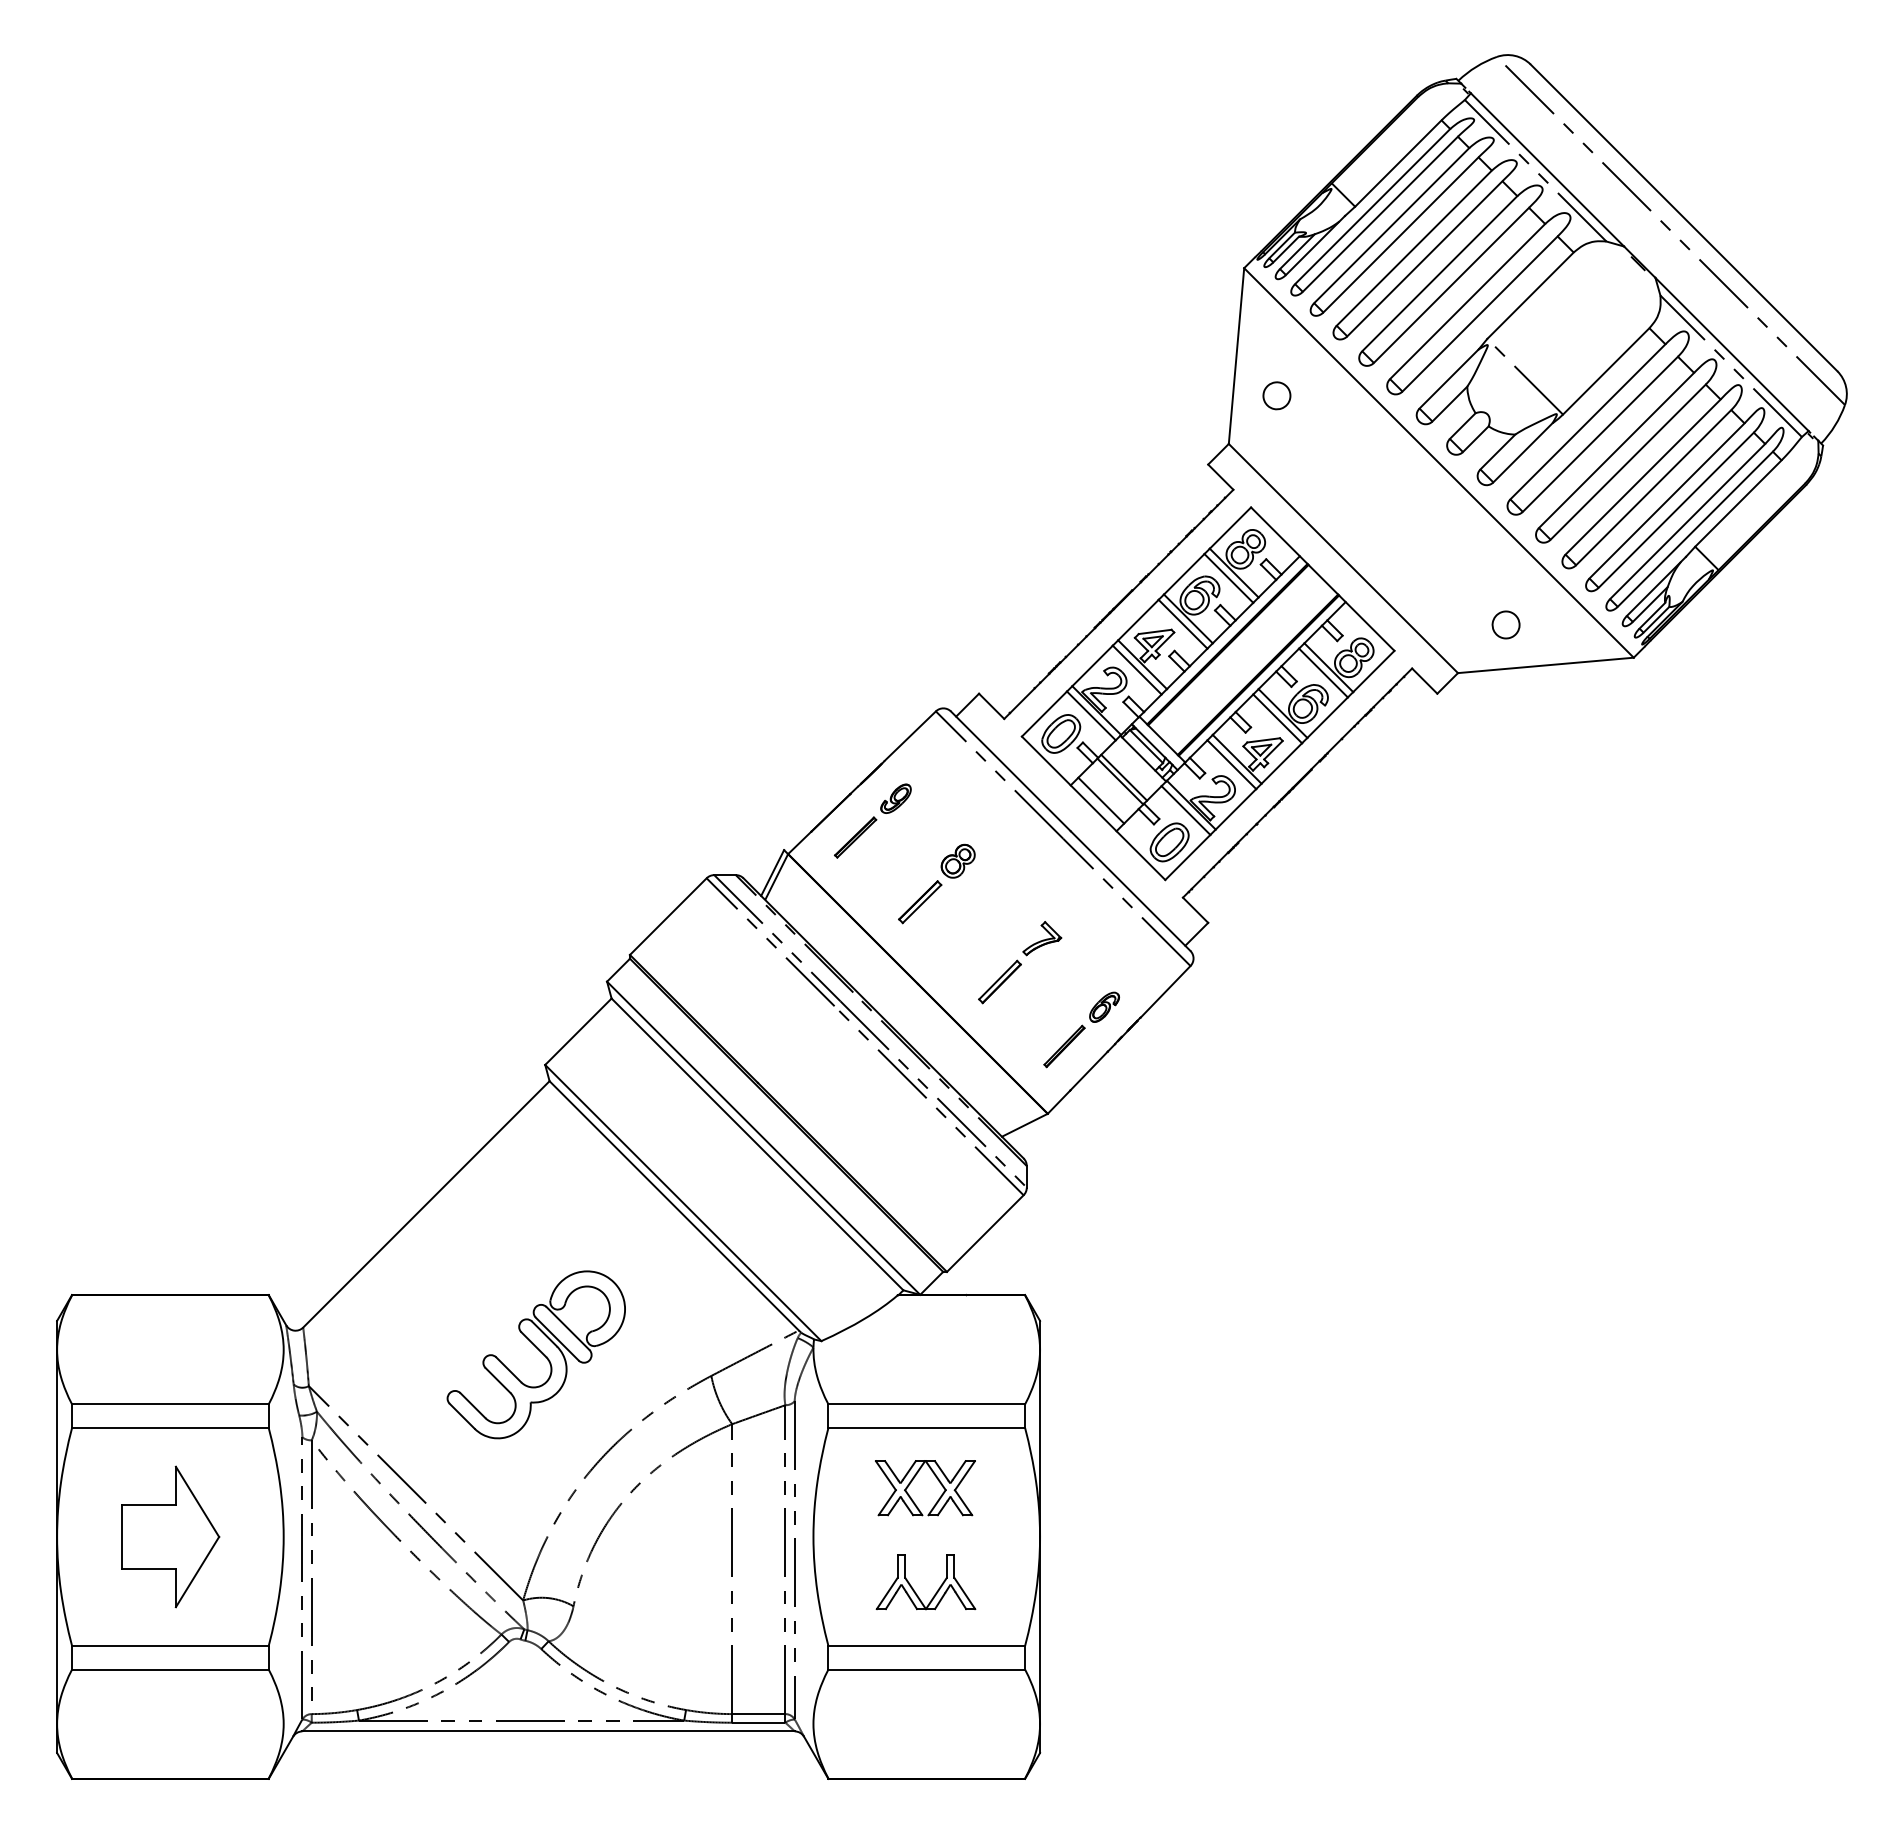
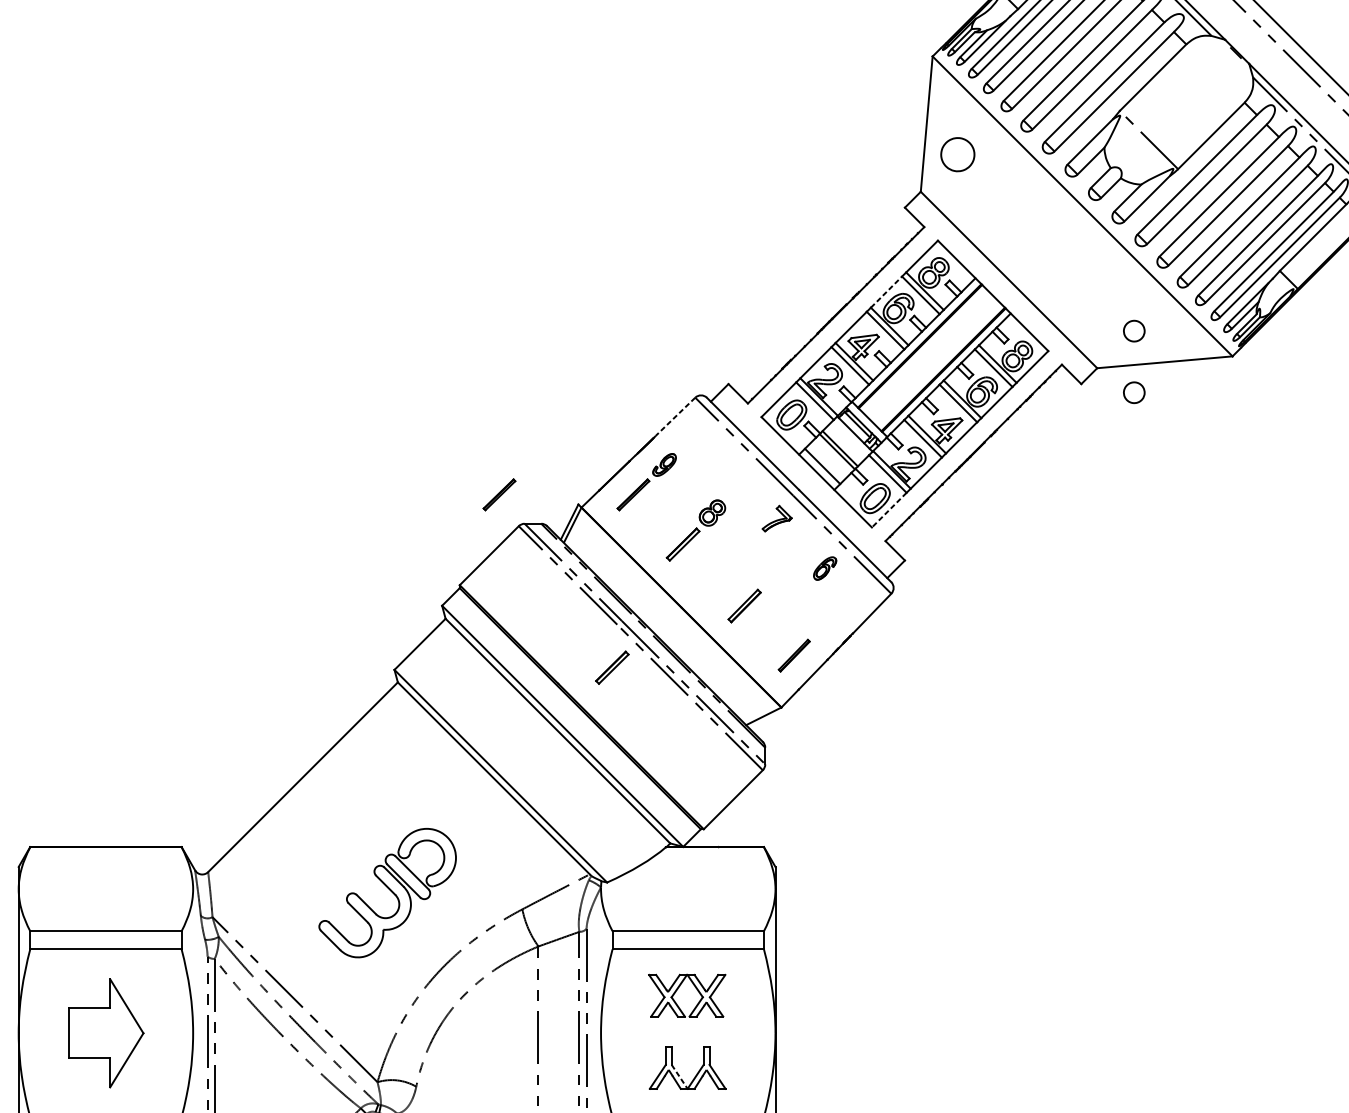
part: (1276, 395) -> (957, 154), size x1.6
line: (1184, 574) -> (886, 292), solid -> dashed
part: (1505, 704) -> (1133, 392), added
line: (910, 736) -> (675, 417), solid -> dashed
part: (681, 837) -> (499, 494), added
line: (1187, 857) -> (889, 510), solid -> dashed
part: (1042, 938) -> (777, 518), moved
part: (1104, 1006) -> (825, 567), moved
part: (828, 1062) -> (612, 668), added
line: (915, 1593) -> (679, 1076), solid -> dashed

